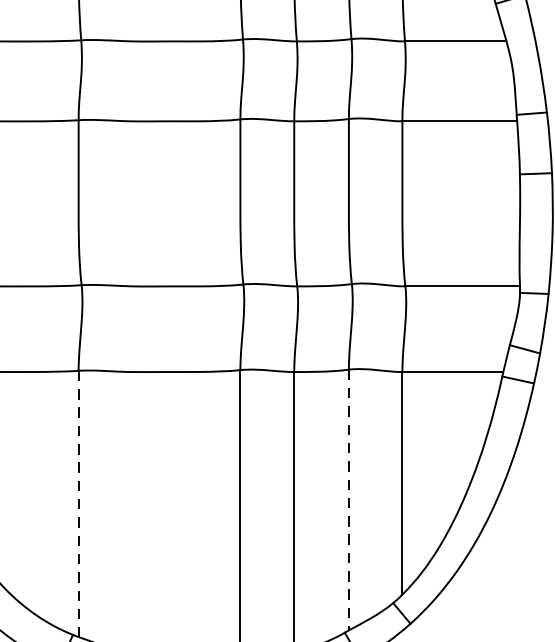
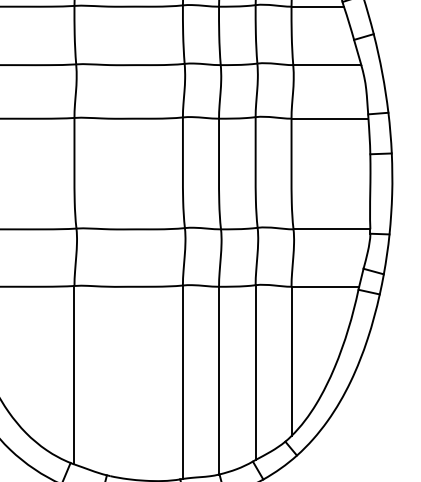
line: (348, 501) -> (255, 373), dashed -> solid
line: (78, 504) -> (74, 375), dashed -> solid

